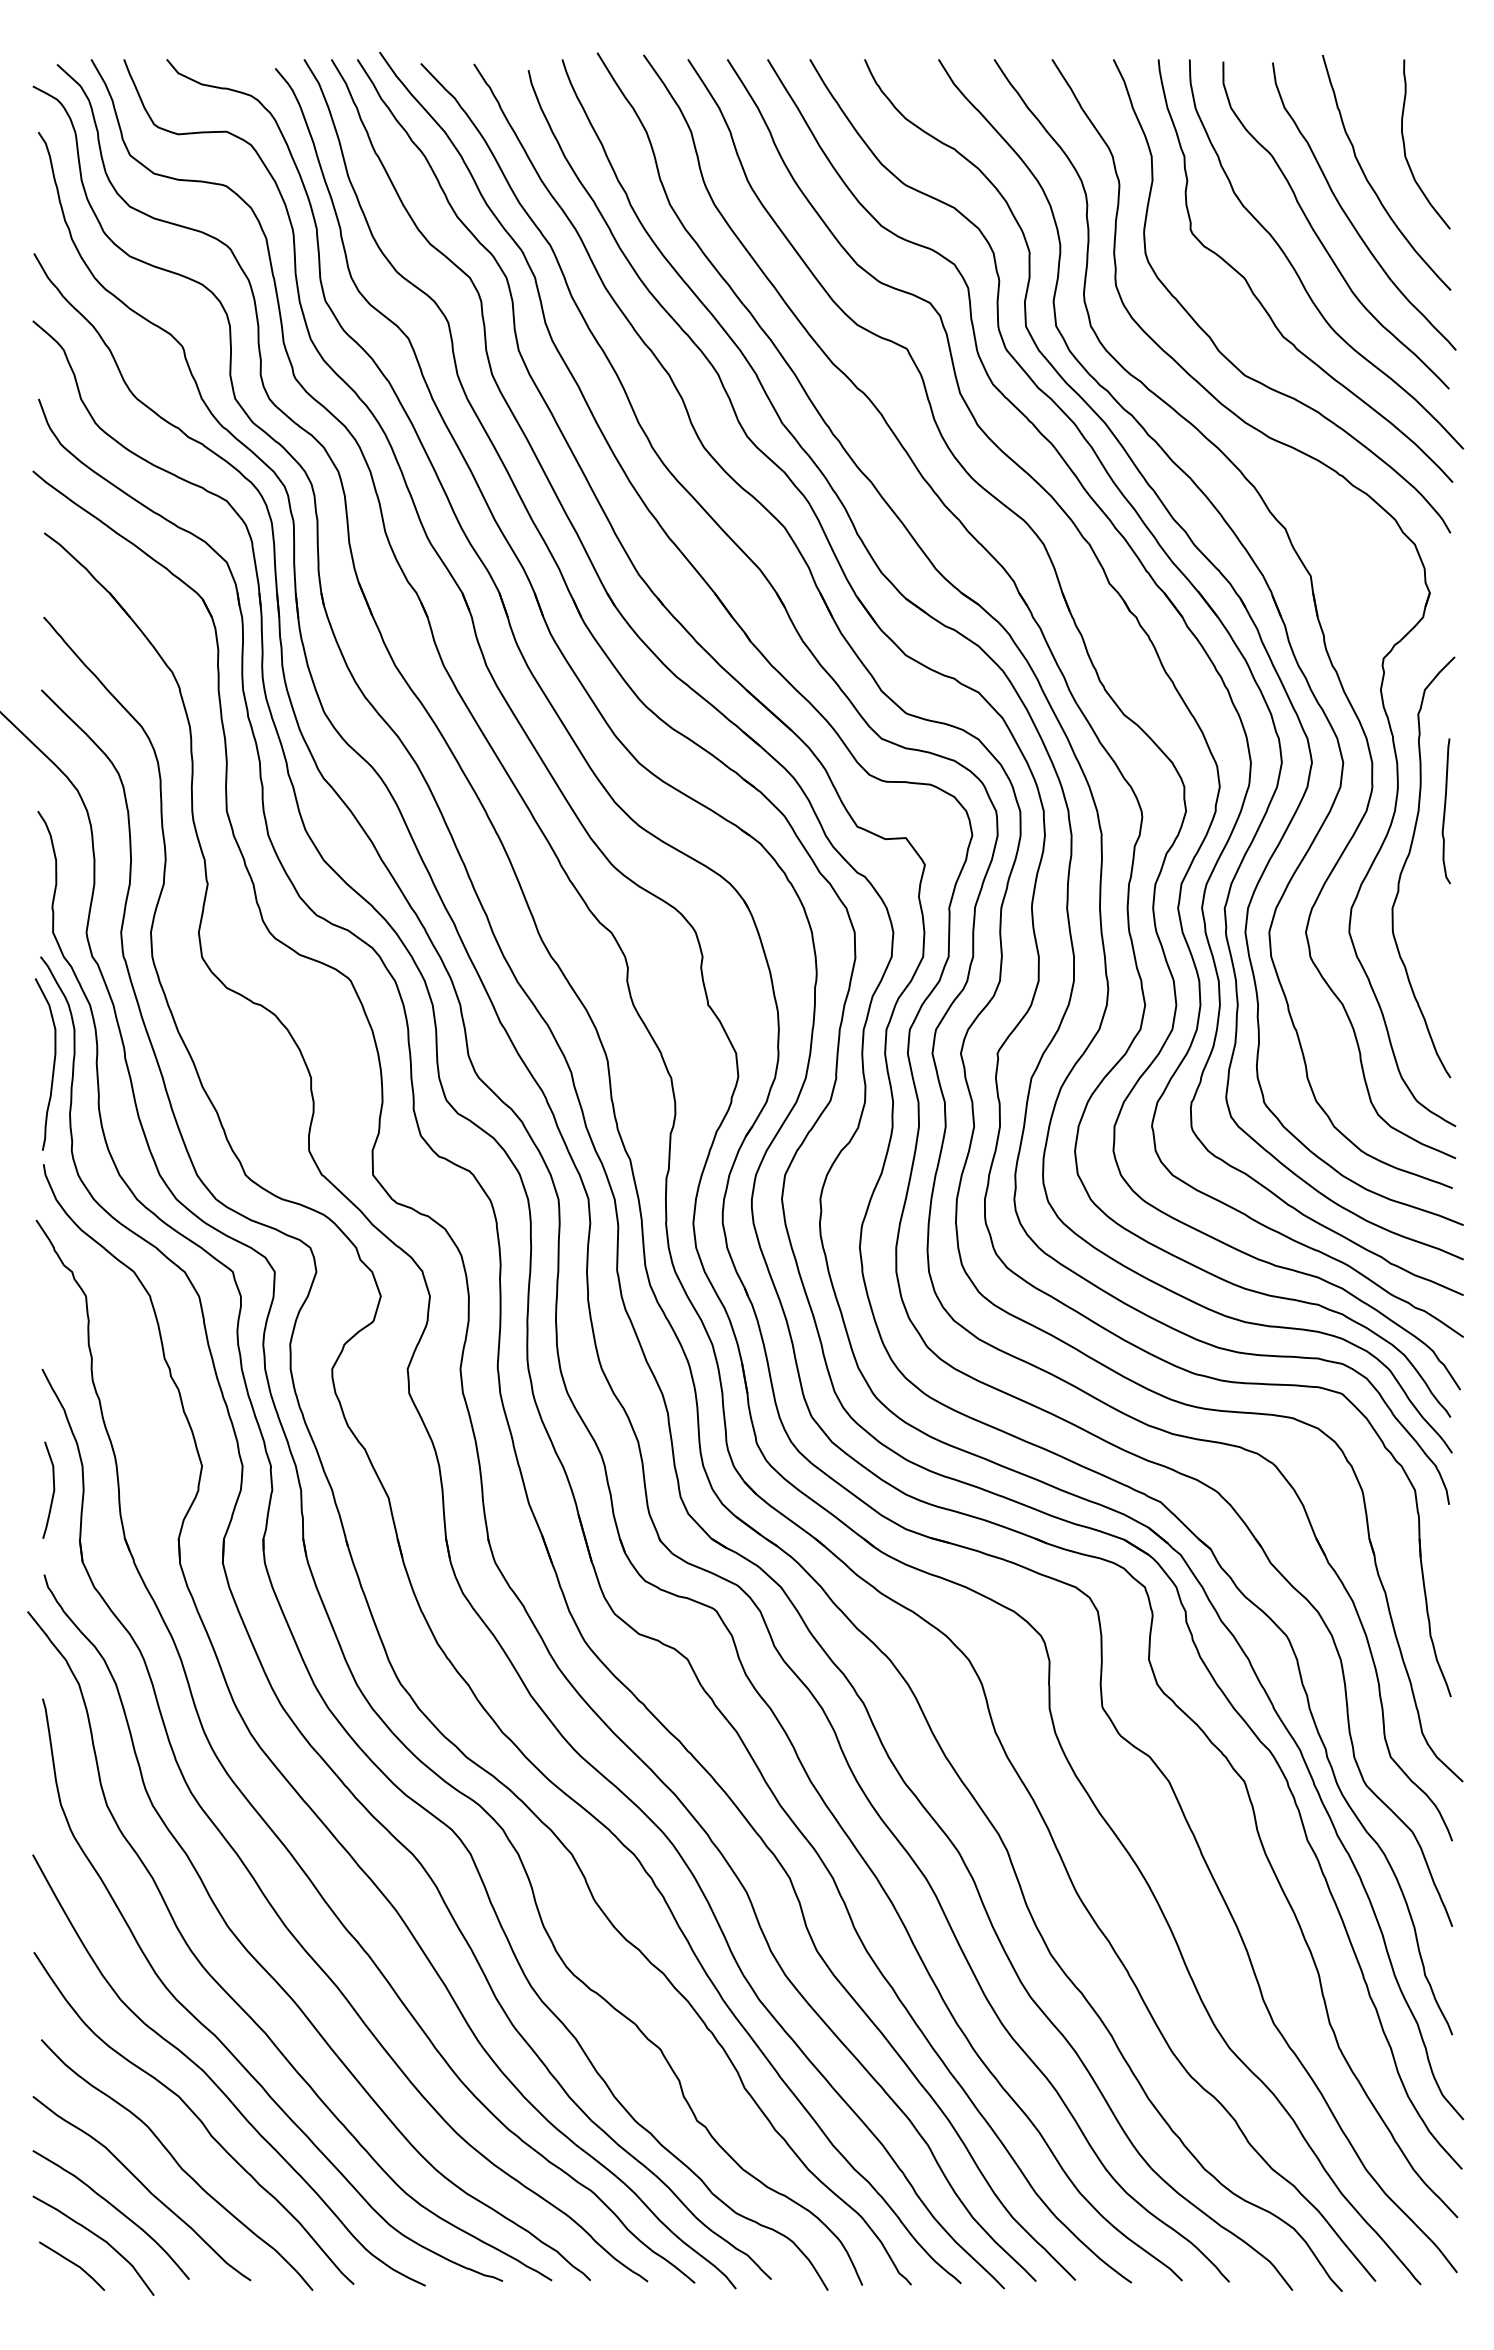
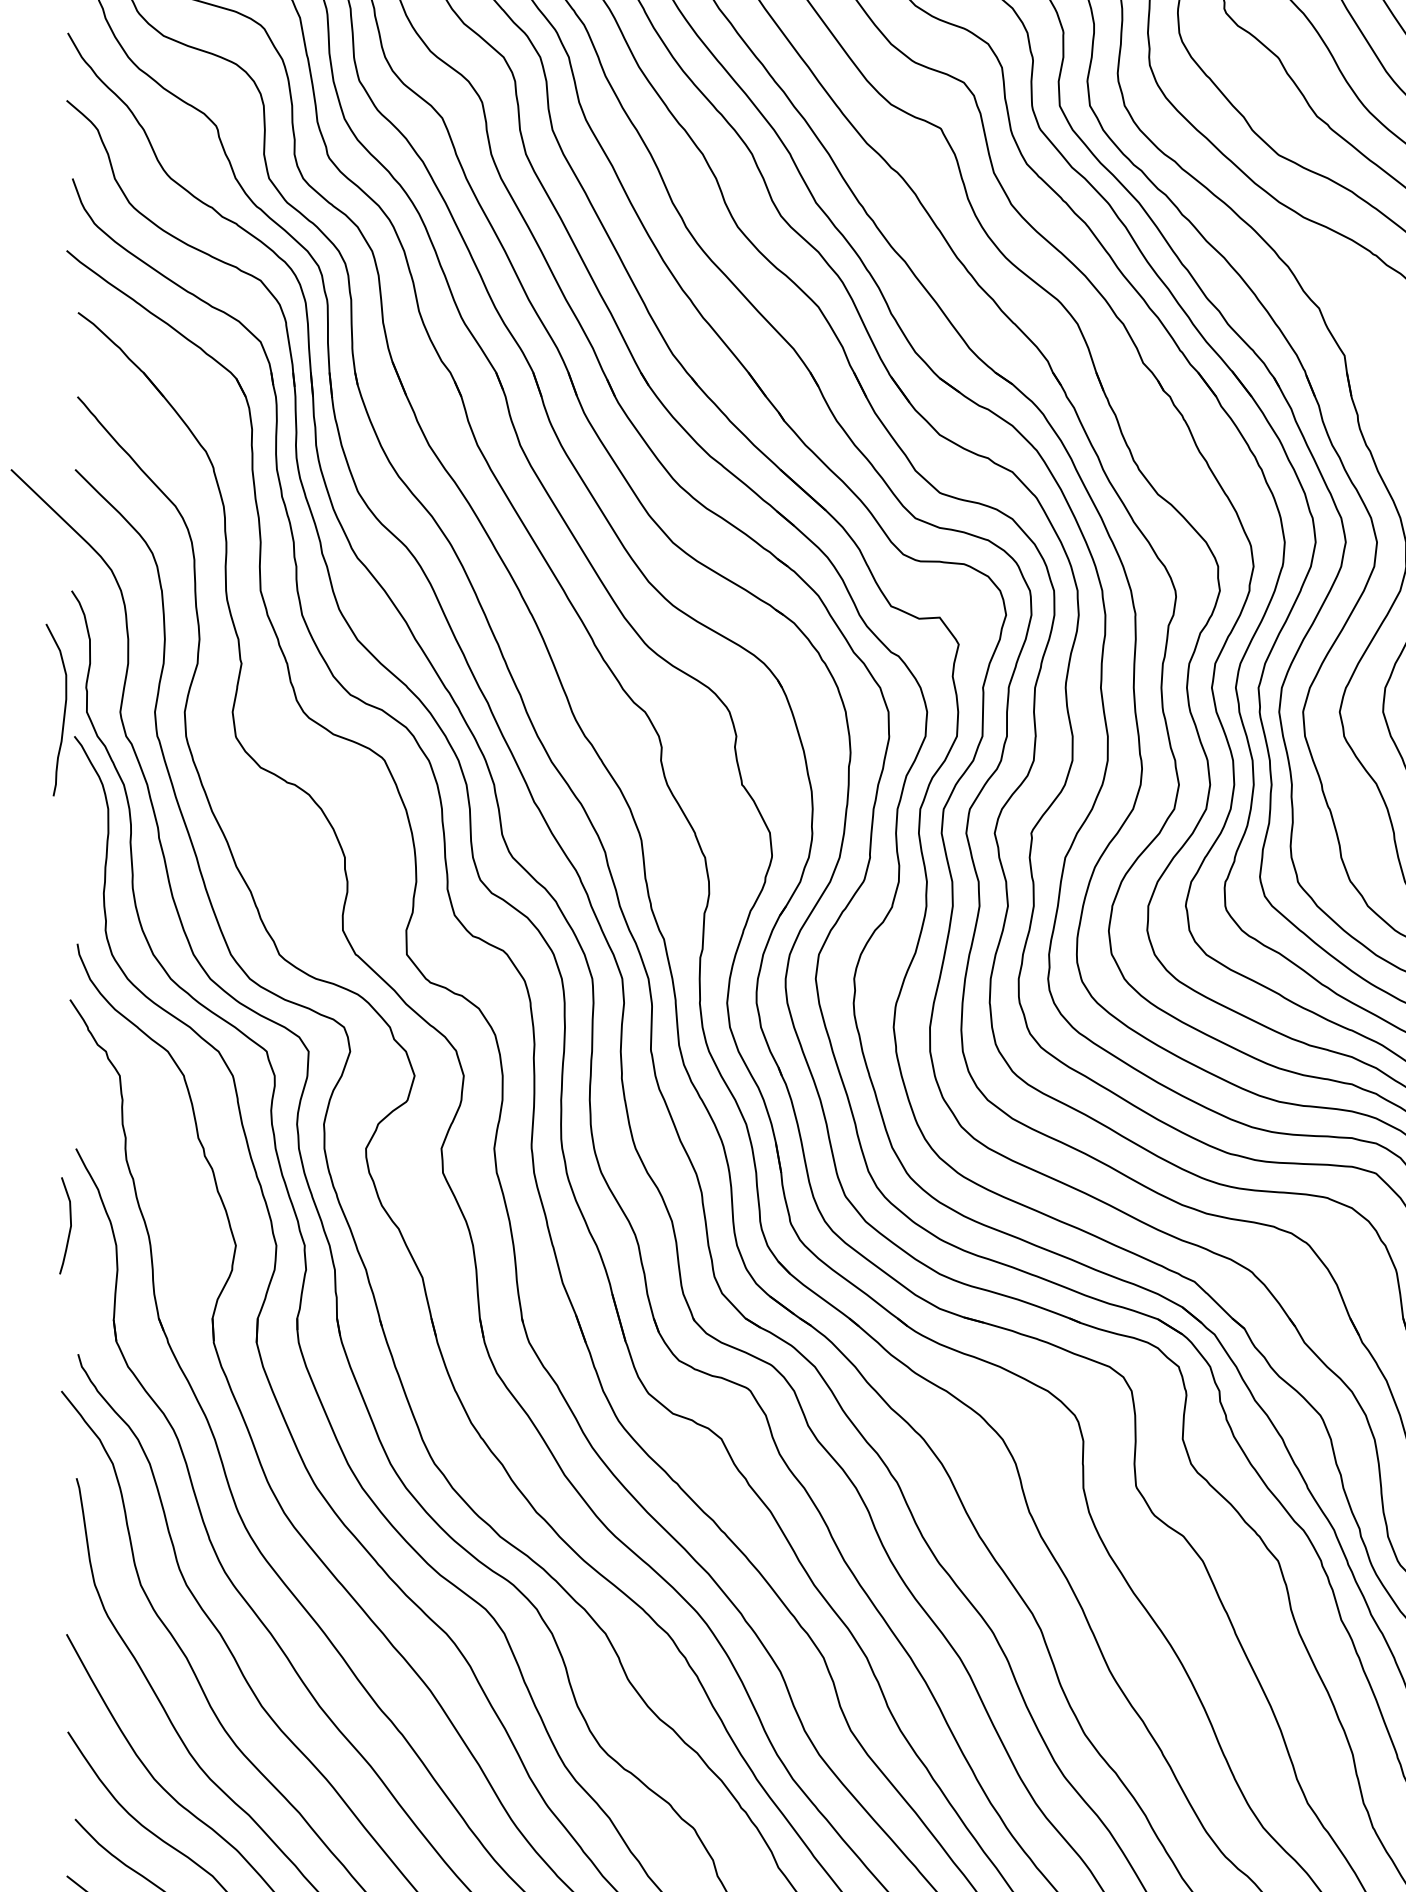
curve: (53, 1064) -> (64, 710), moved
curve: (53, 1489) -> (70, 1225), moved

